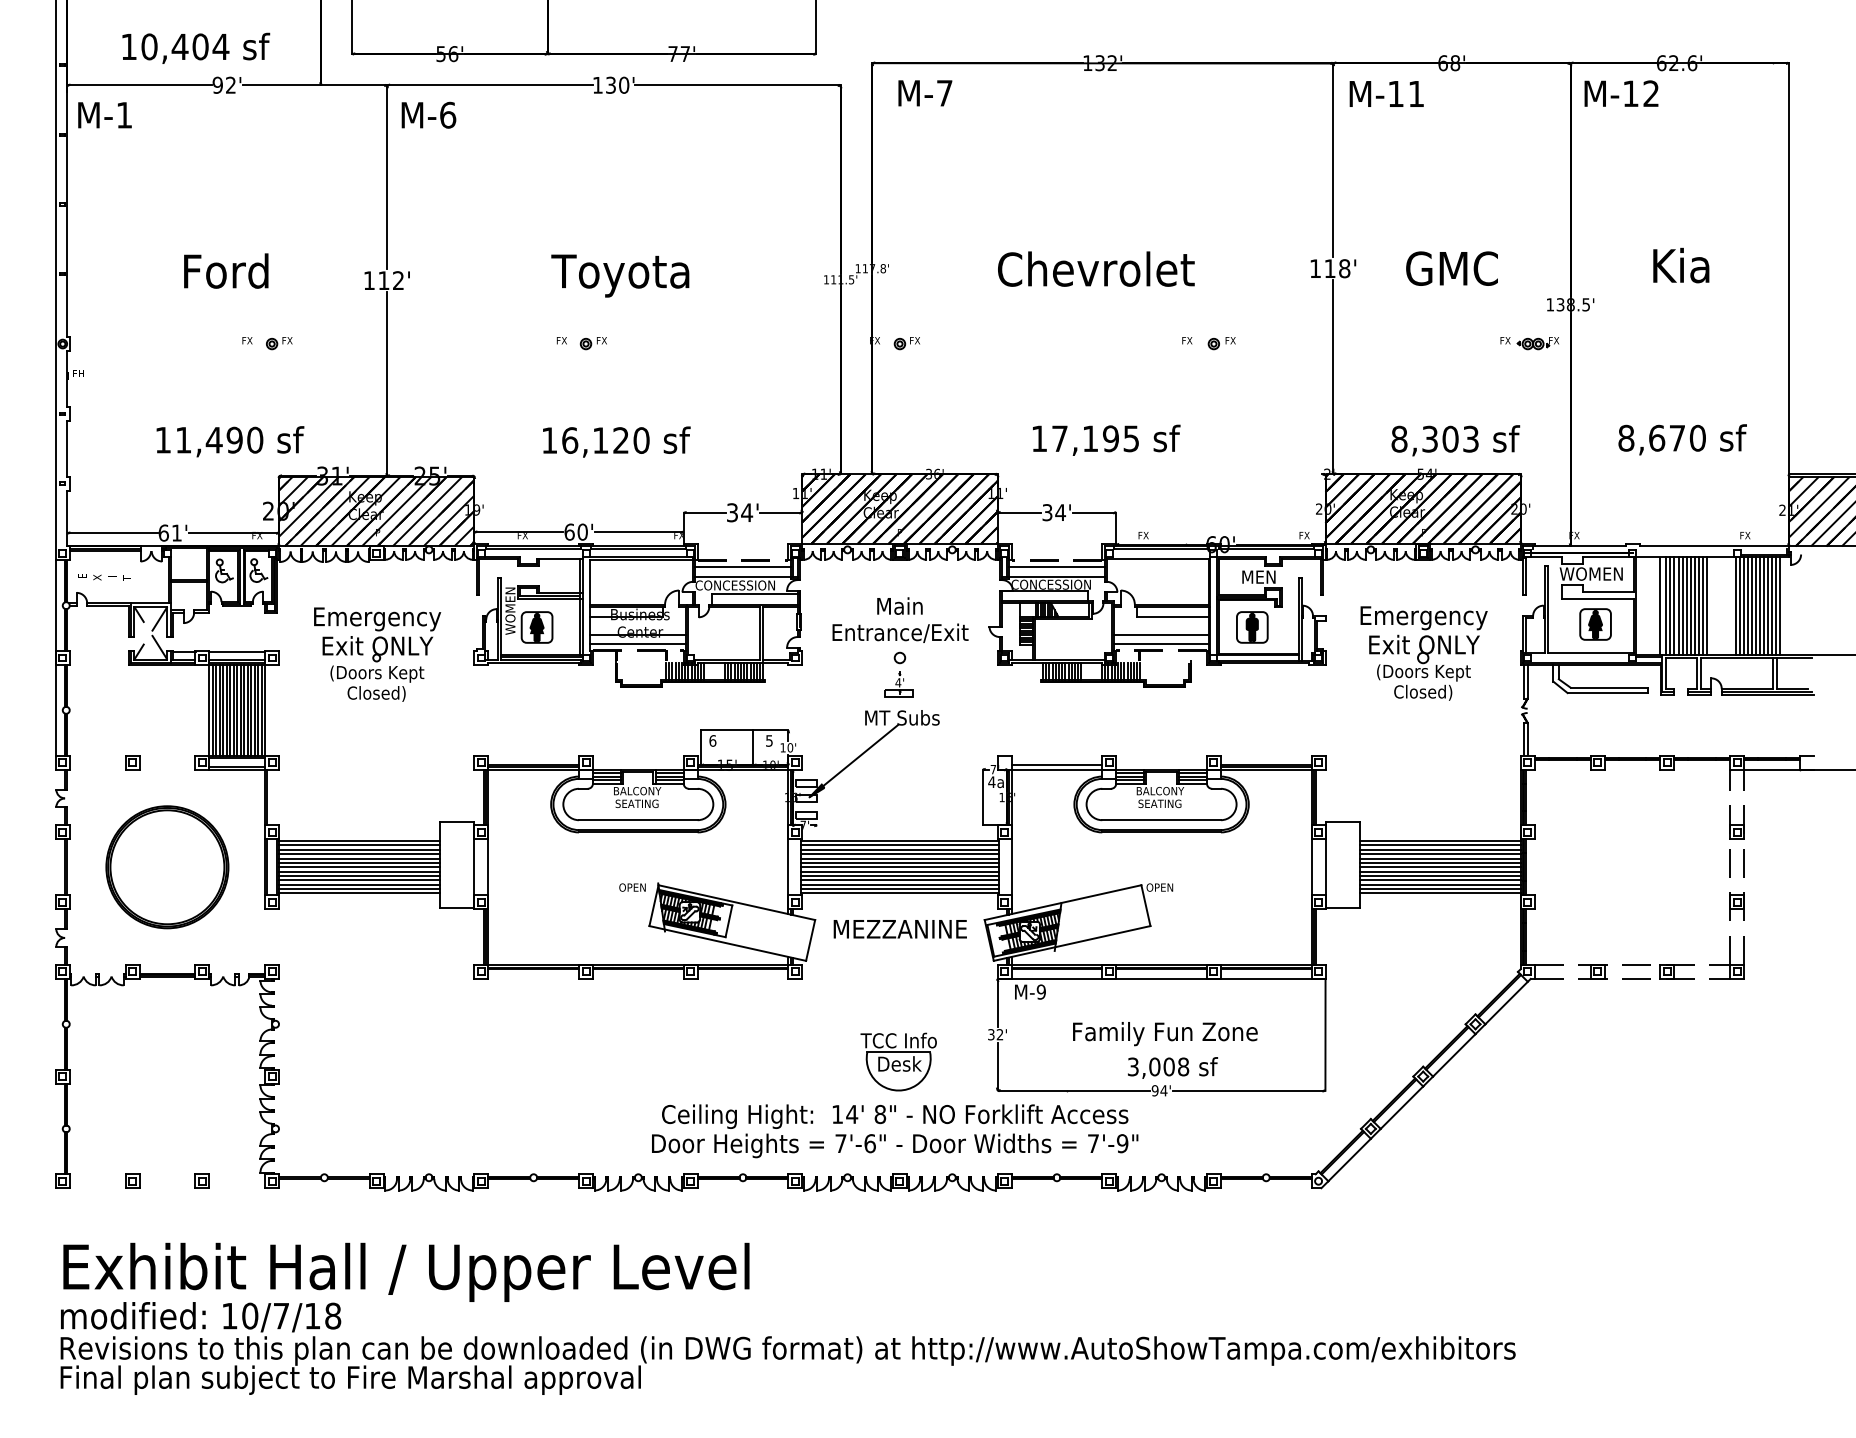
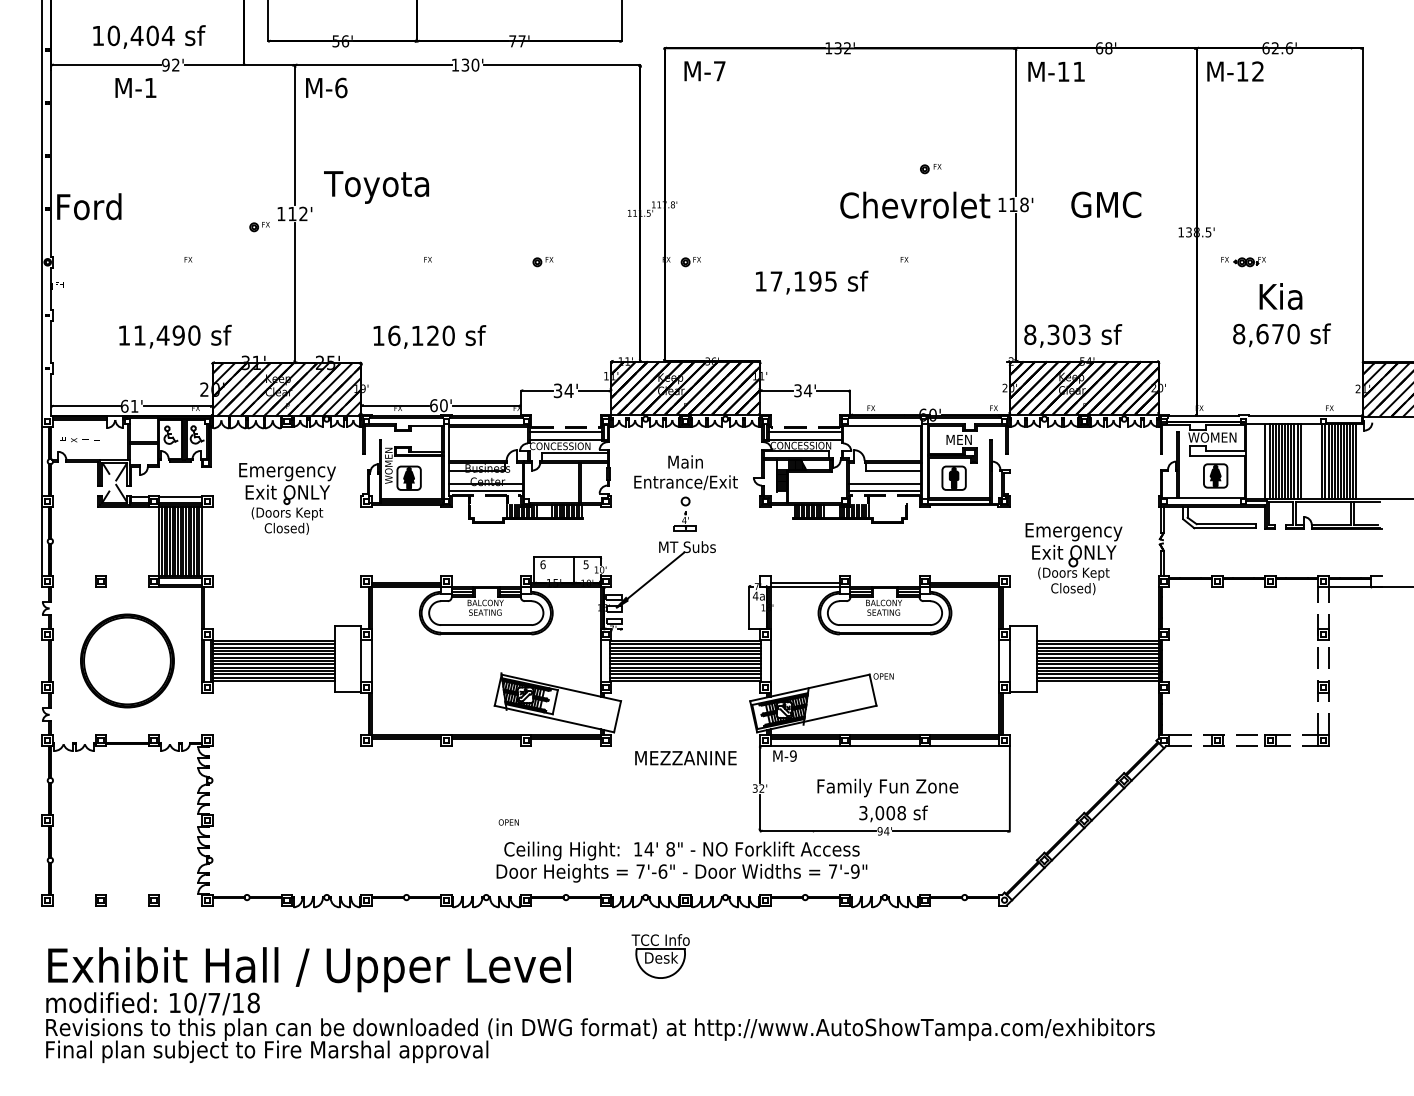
text: (104, 114) -> (135, 87), moved
text: (1680, 265) -> (1280, 296), moved
text: (1096, 268) -> (915, 204), moved
text: (226, 270) -> (89, 206), moved
text: (620, 276) -> (376, 187), moved
part: (279, 344) -> (259, 227), moved
part: (592, 344) -> (542, 262), moved
part: (1221, 344) -> (930, 169), moved
part: (1529, 344) -> (1243, 262), moved
text: (1107, 440) -> (812, 282), moved
text: (1456, 440) -> (1073, 335), moved
text: (616, 441) -> (429, 336), moved
part: (1423, 654) -> (1073, 559), moved
text: (632, 887) -> (508, 822), moved
text: (899, 929) -> (685, 758), moved
part: (898, 1062) -> (660, 956), moved

